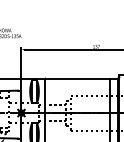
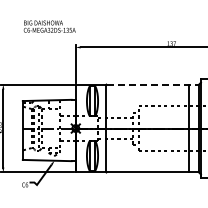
line: (82, 78) -> (153, 84), solid -> dashed

